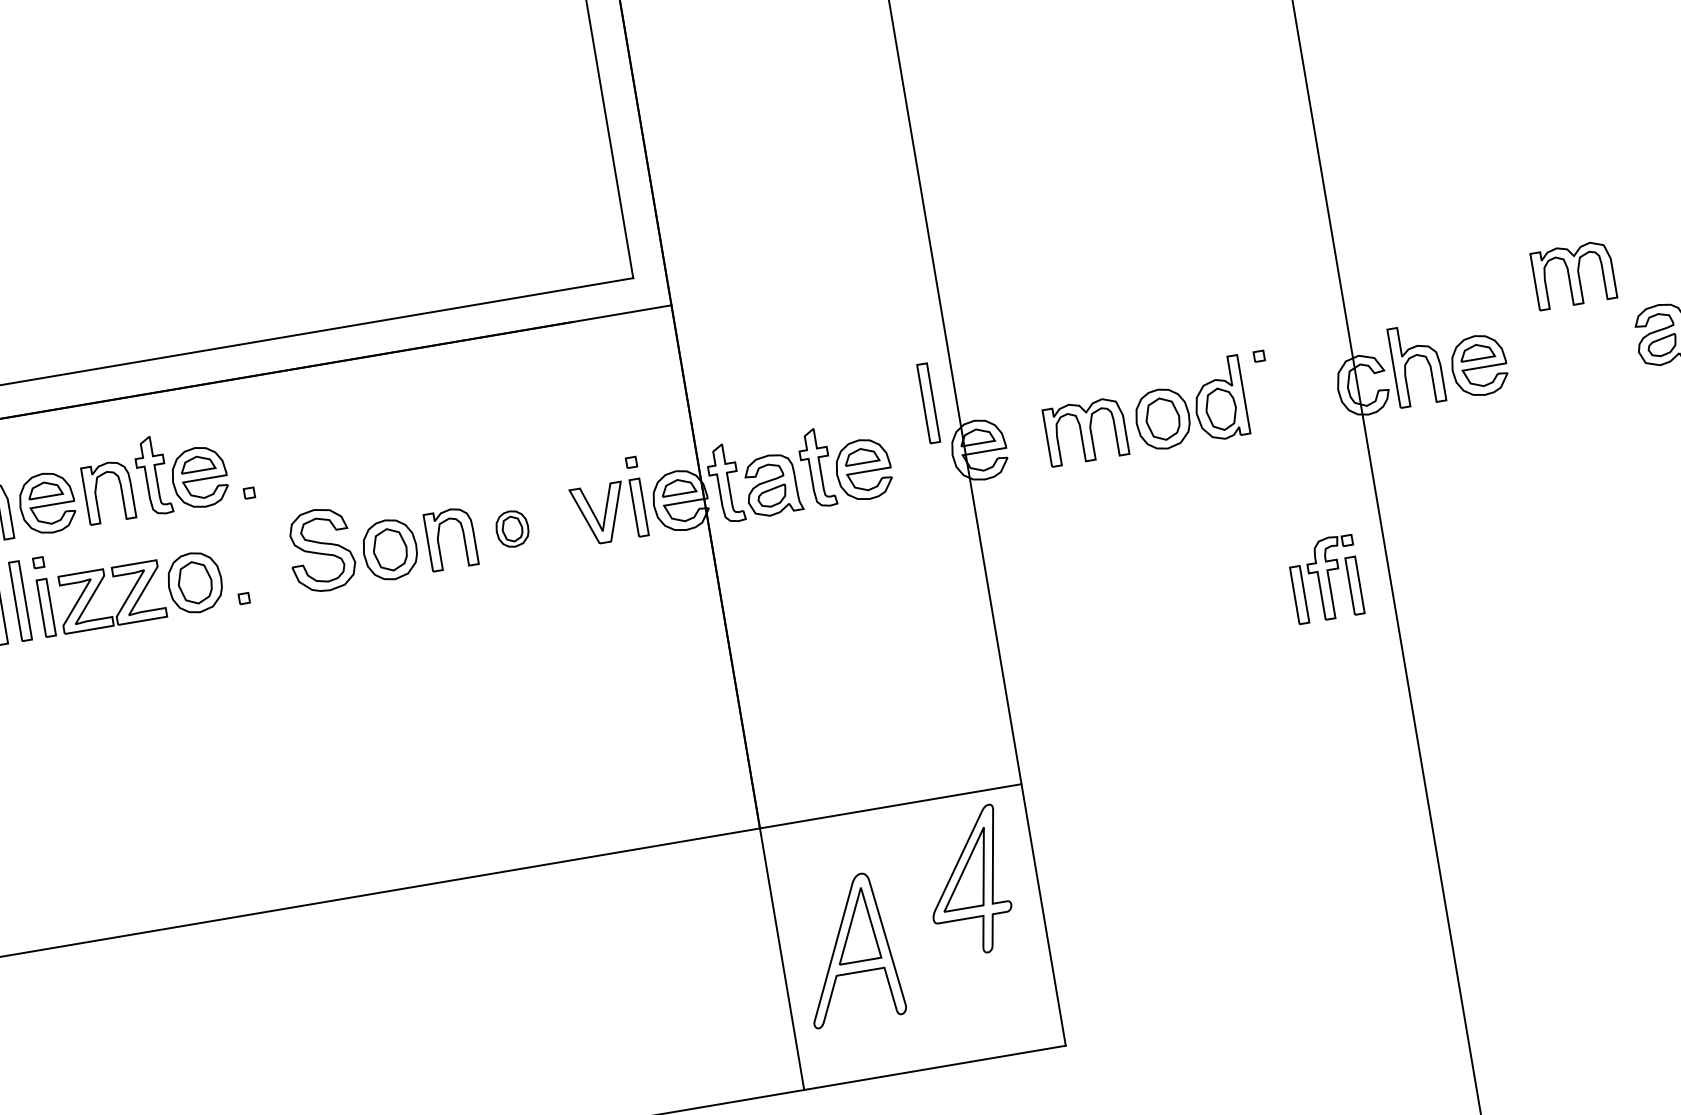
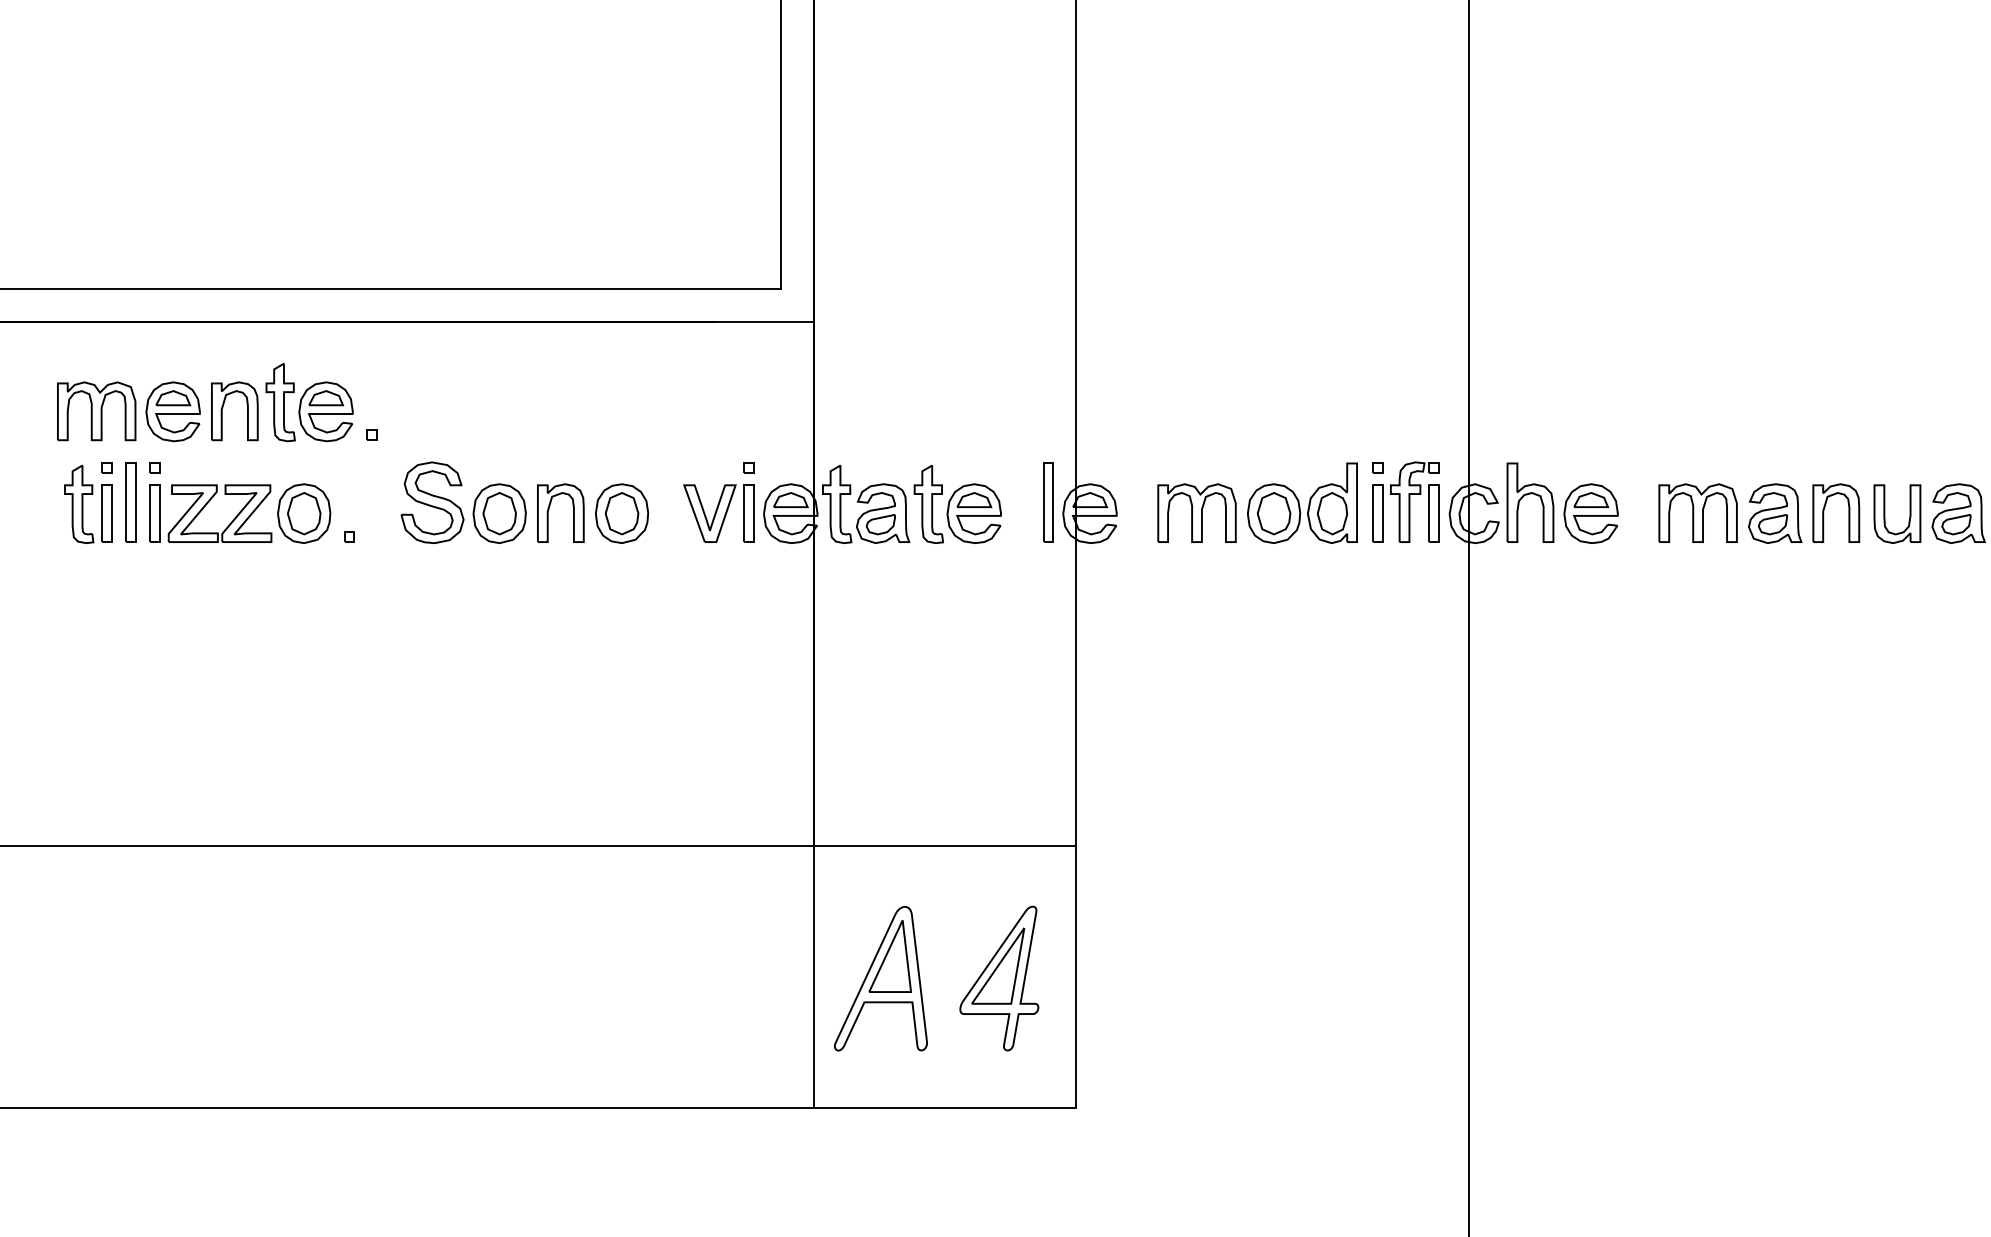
part: (1573, 274) -> (1697, 512), moved
part: (928, 403) -> (1048, 502), moved
part: (512, 528) -> (622, 513), size x1.67
part: (1324, 578) -> (1405, 501), moved
part: (967, 882) -> (999, 978), moved

